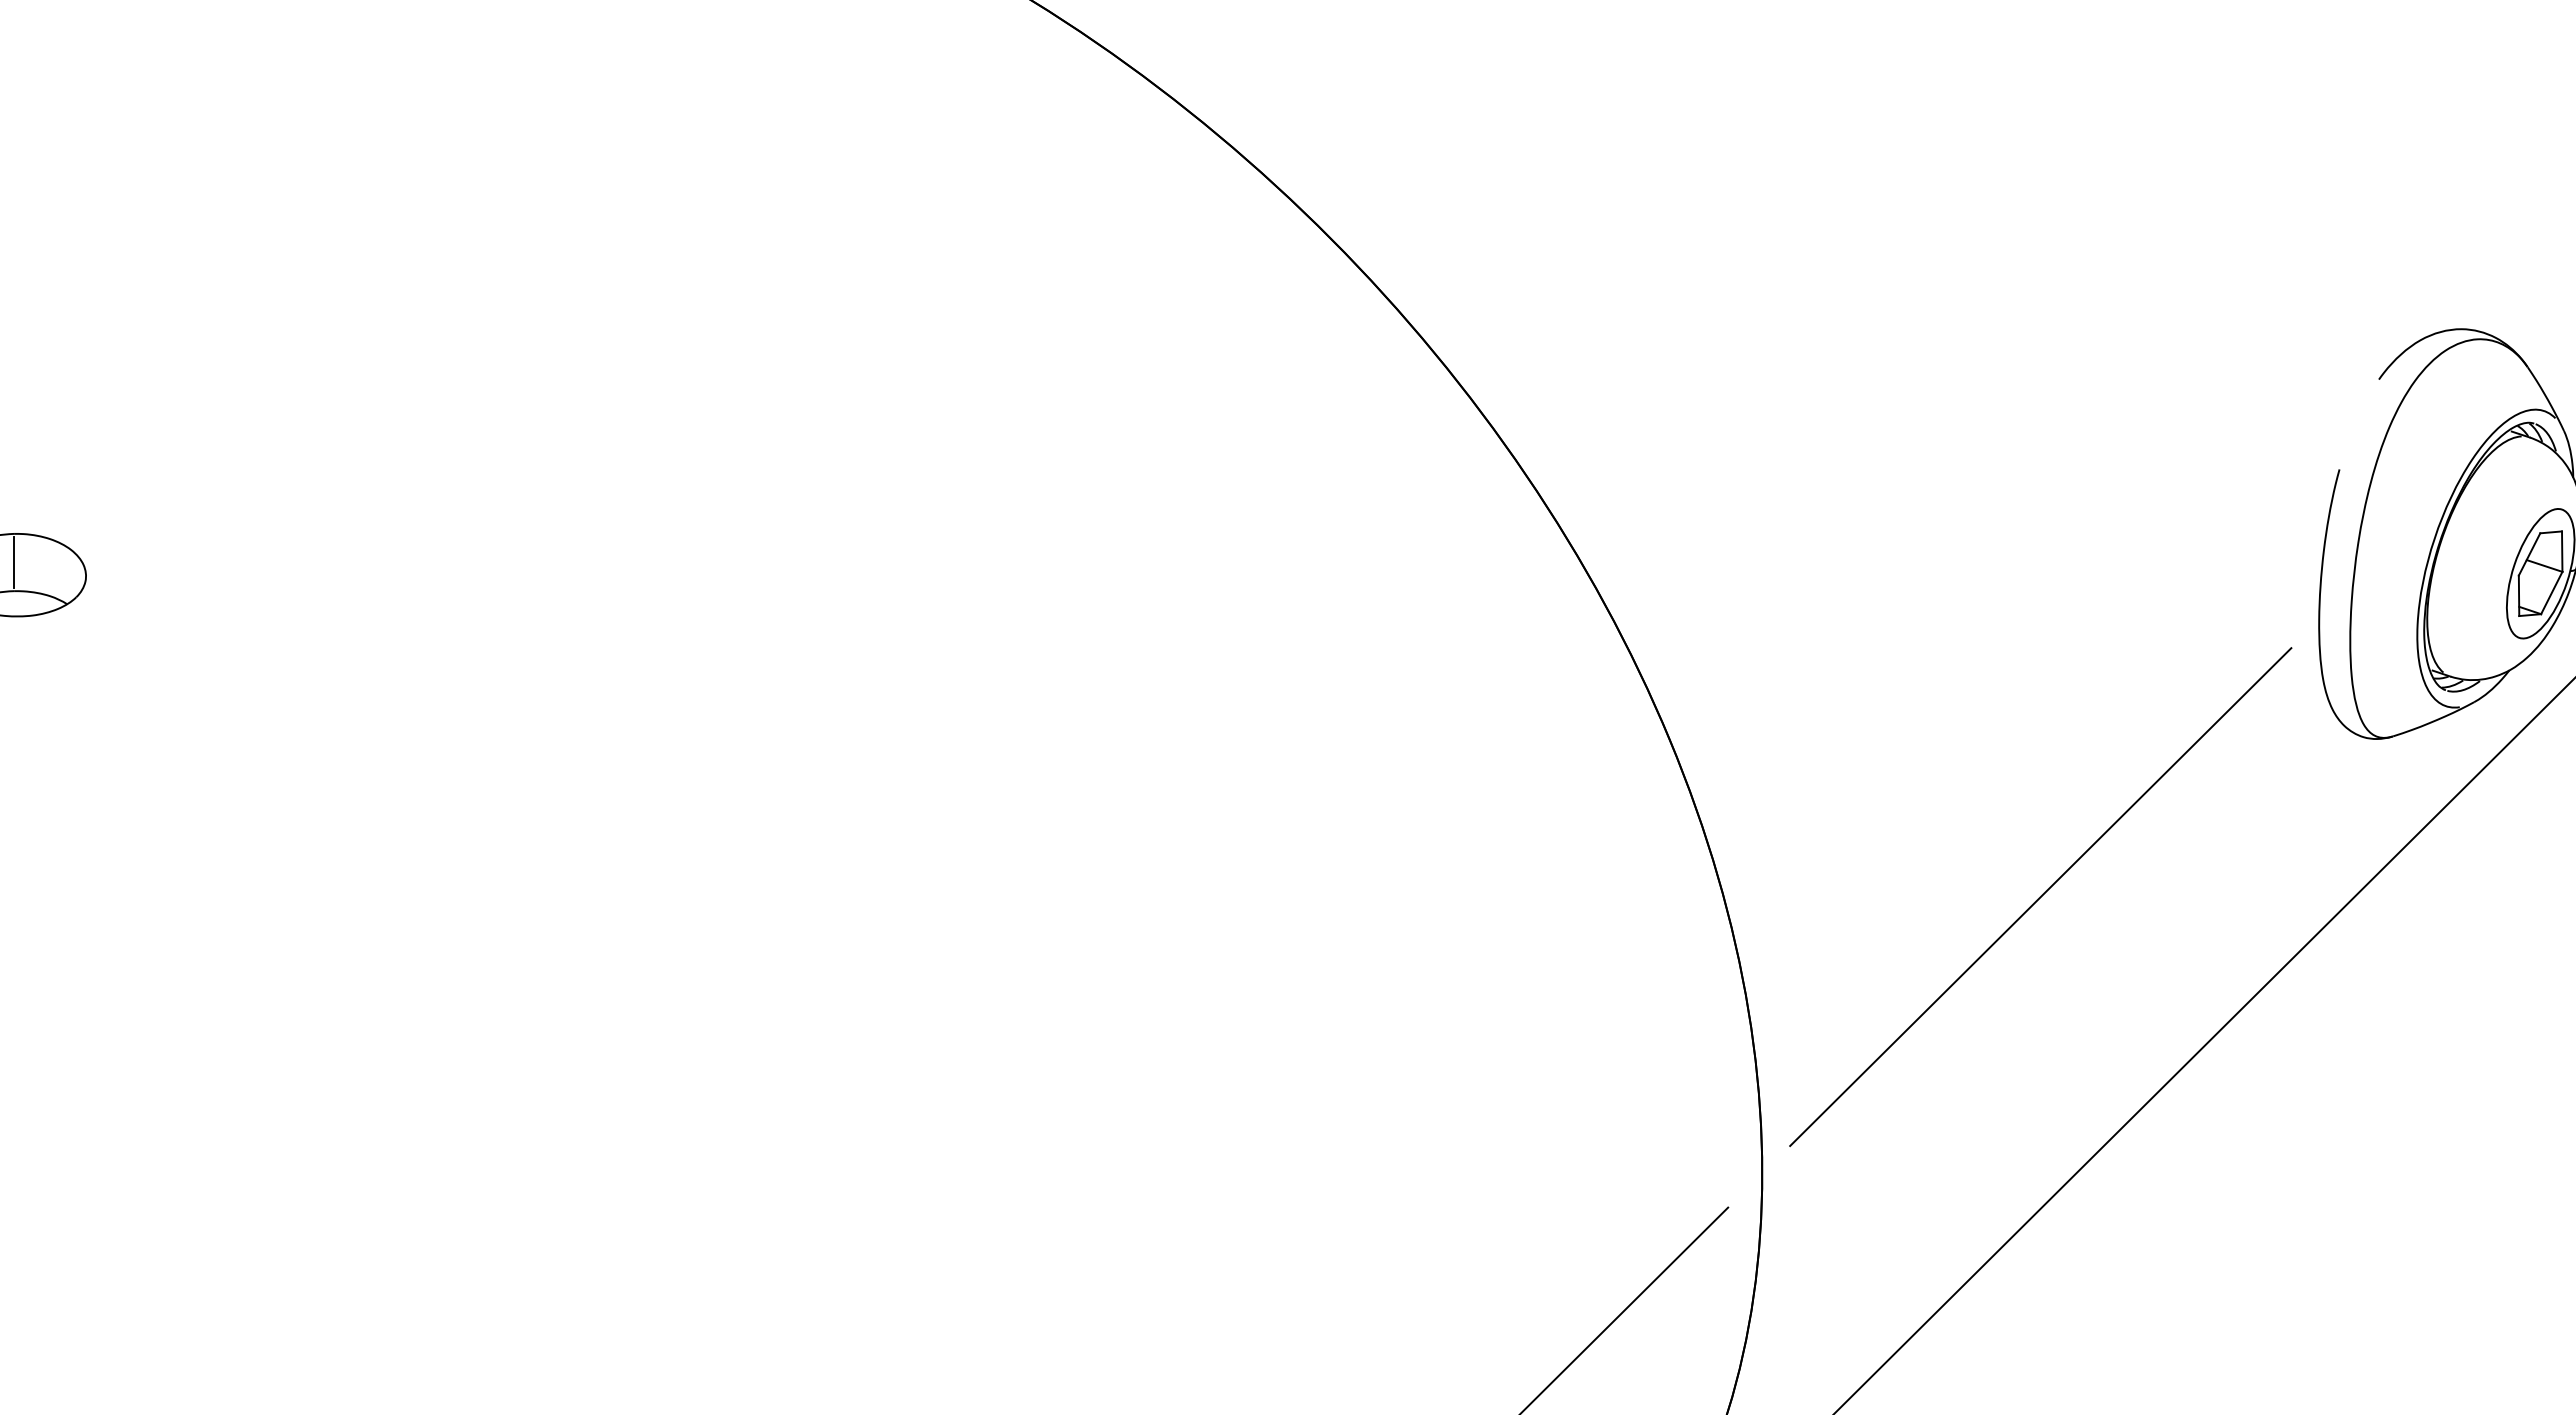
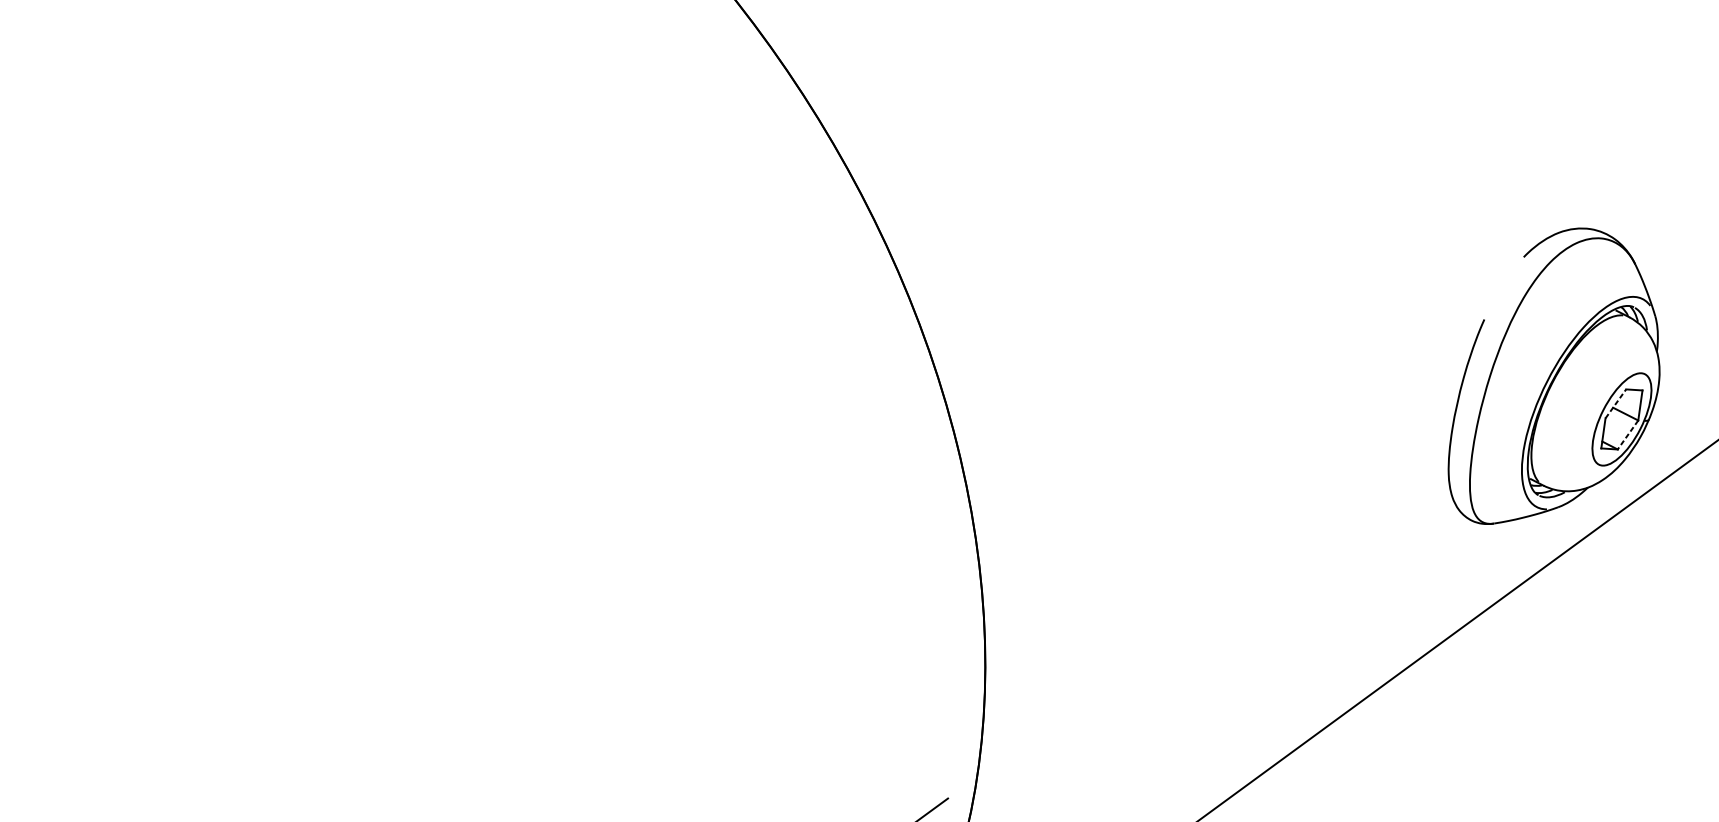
line: (2529, 554) -> (1615, 403), solid -> dashed
line: (2551, 593) -> (1627, 435), solid -> dashed
line: (2040, 897) -> (1214, 603), removed

